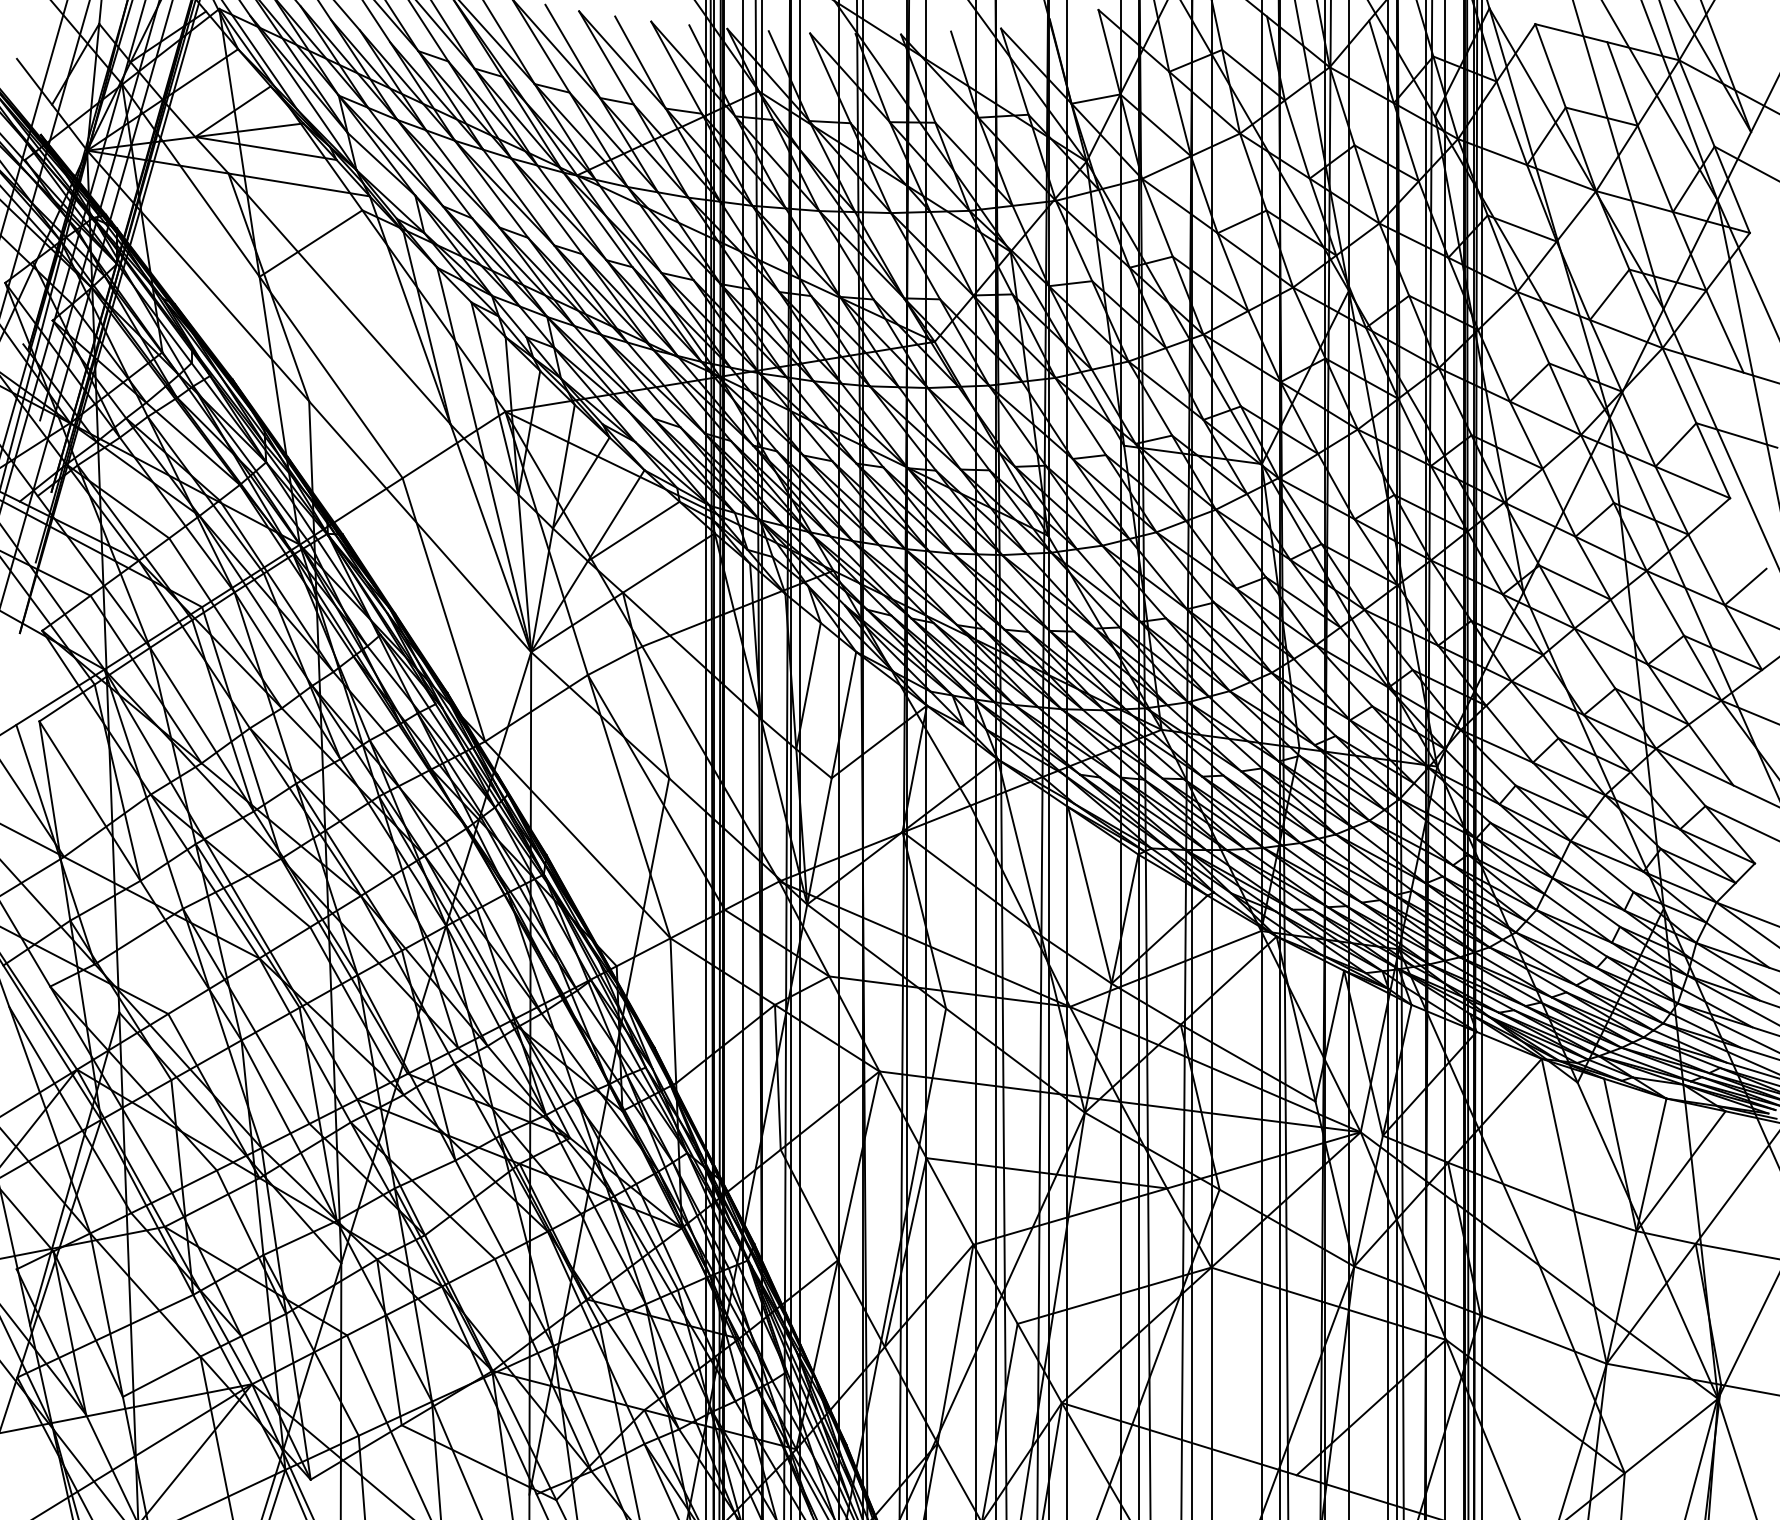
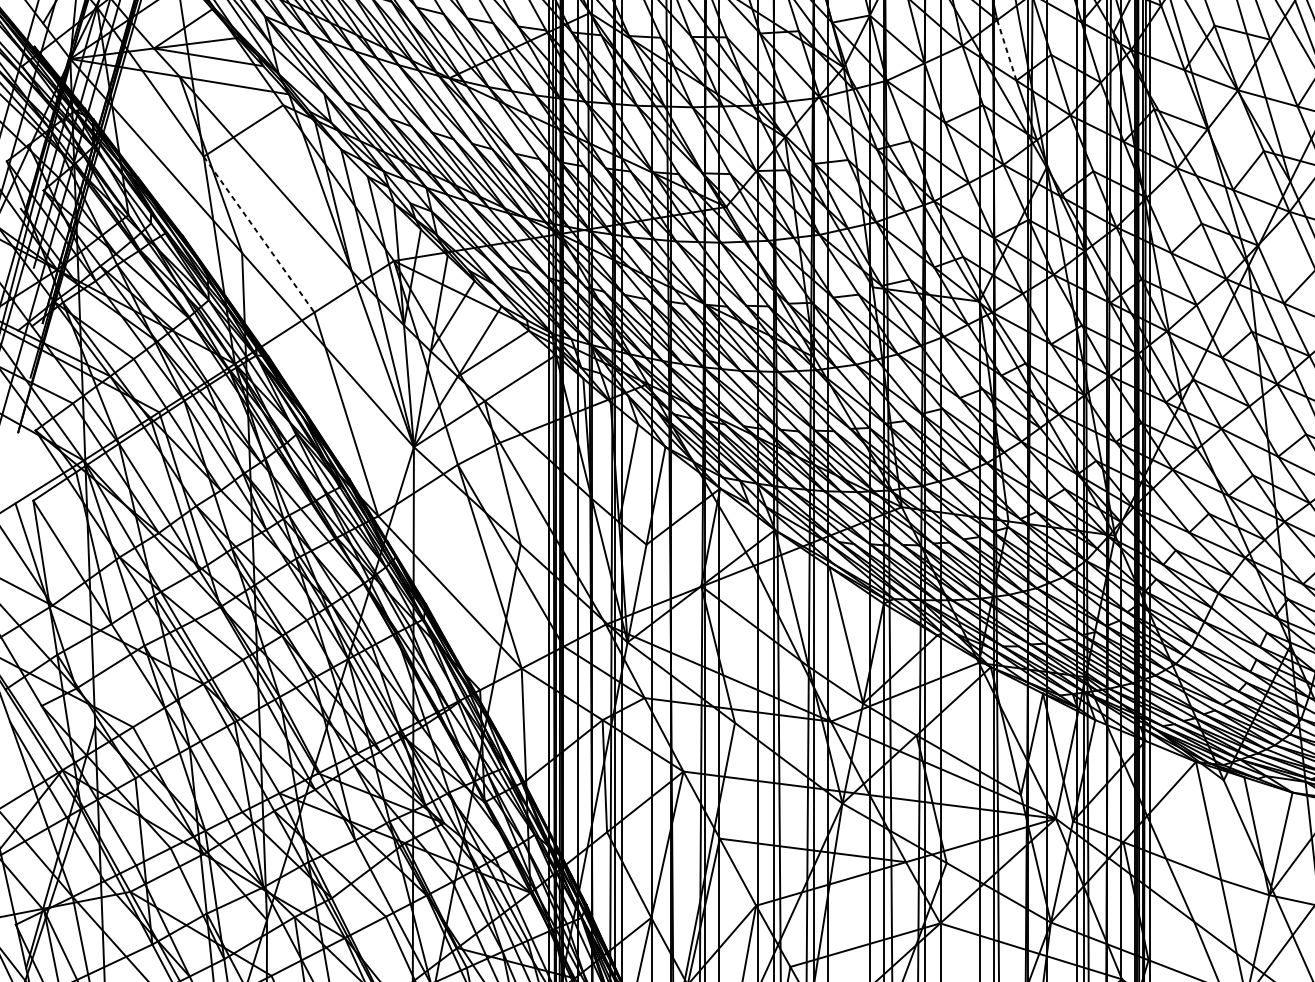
line: (1297, 139) -> (1006, 50), solid -> dashed
line: (331, 377) -> (259, 234), solid -> dashed

